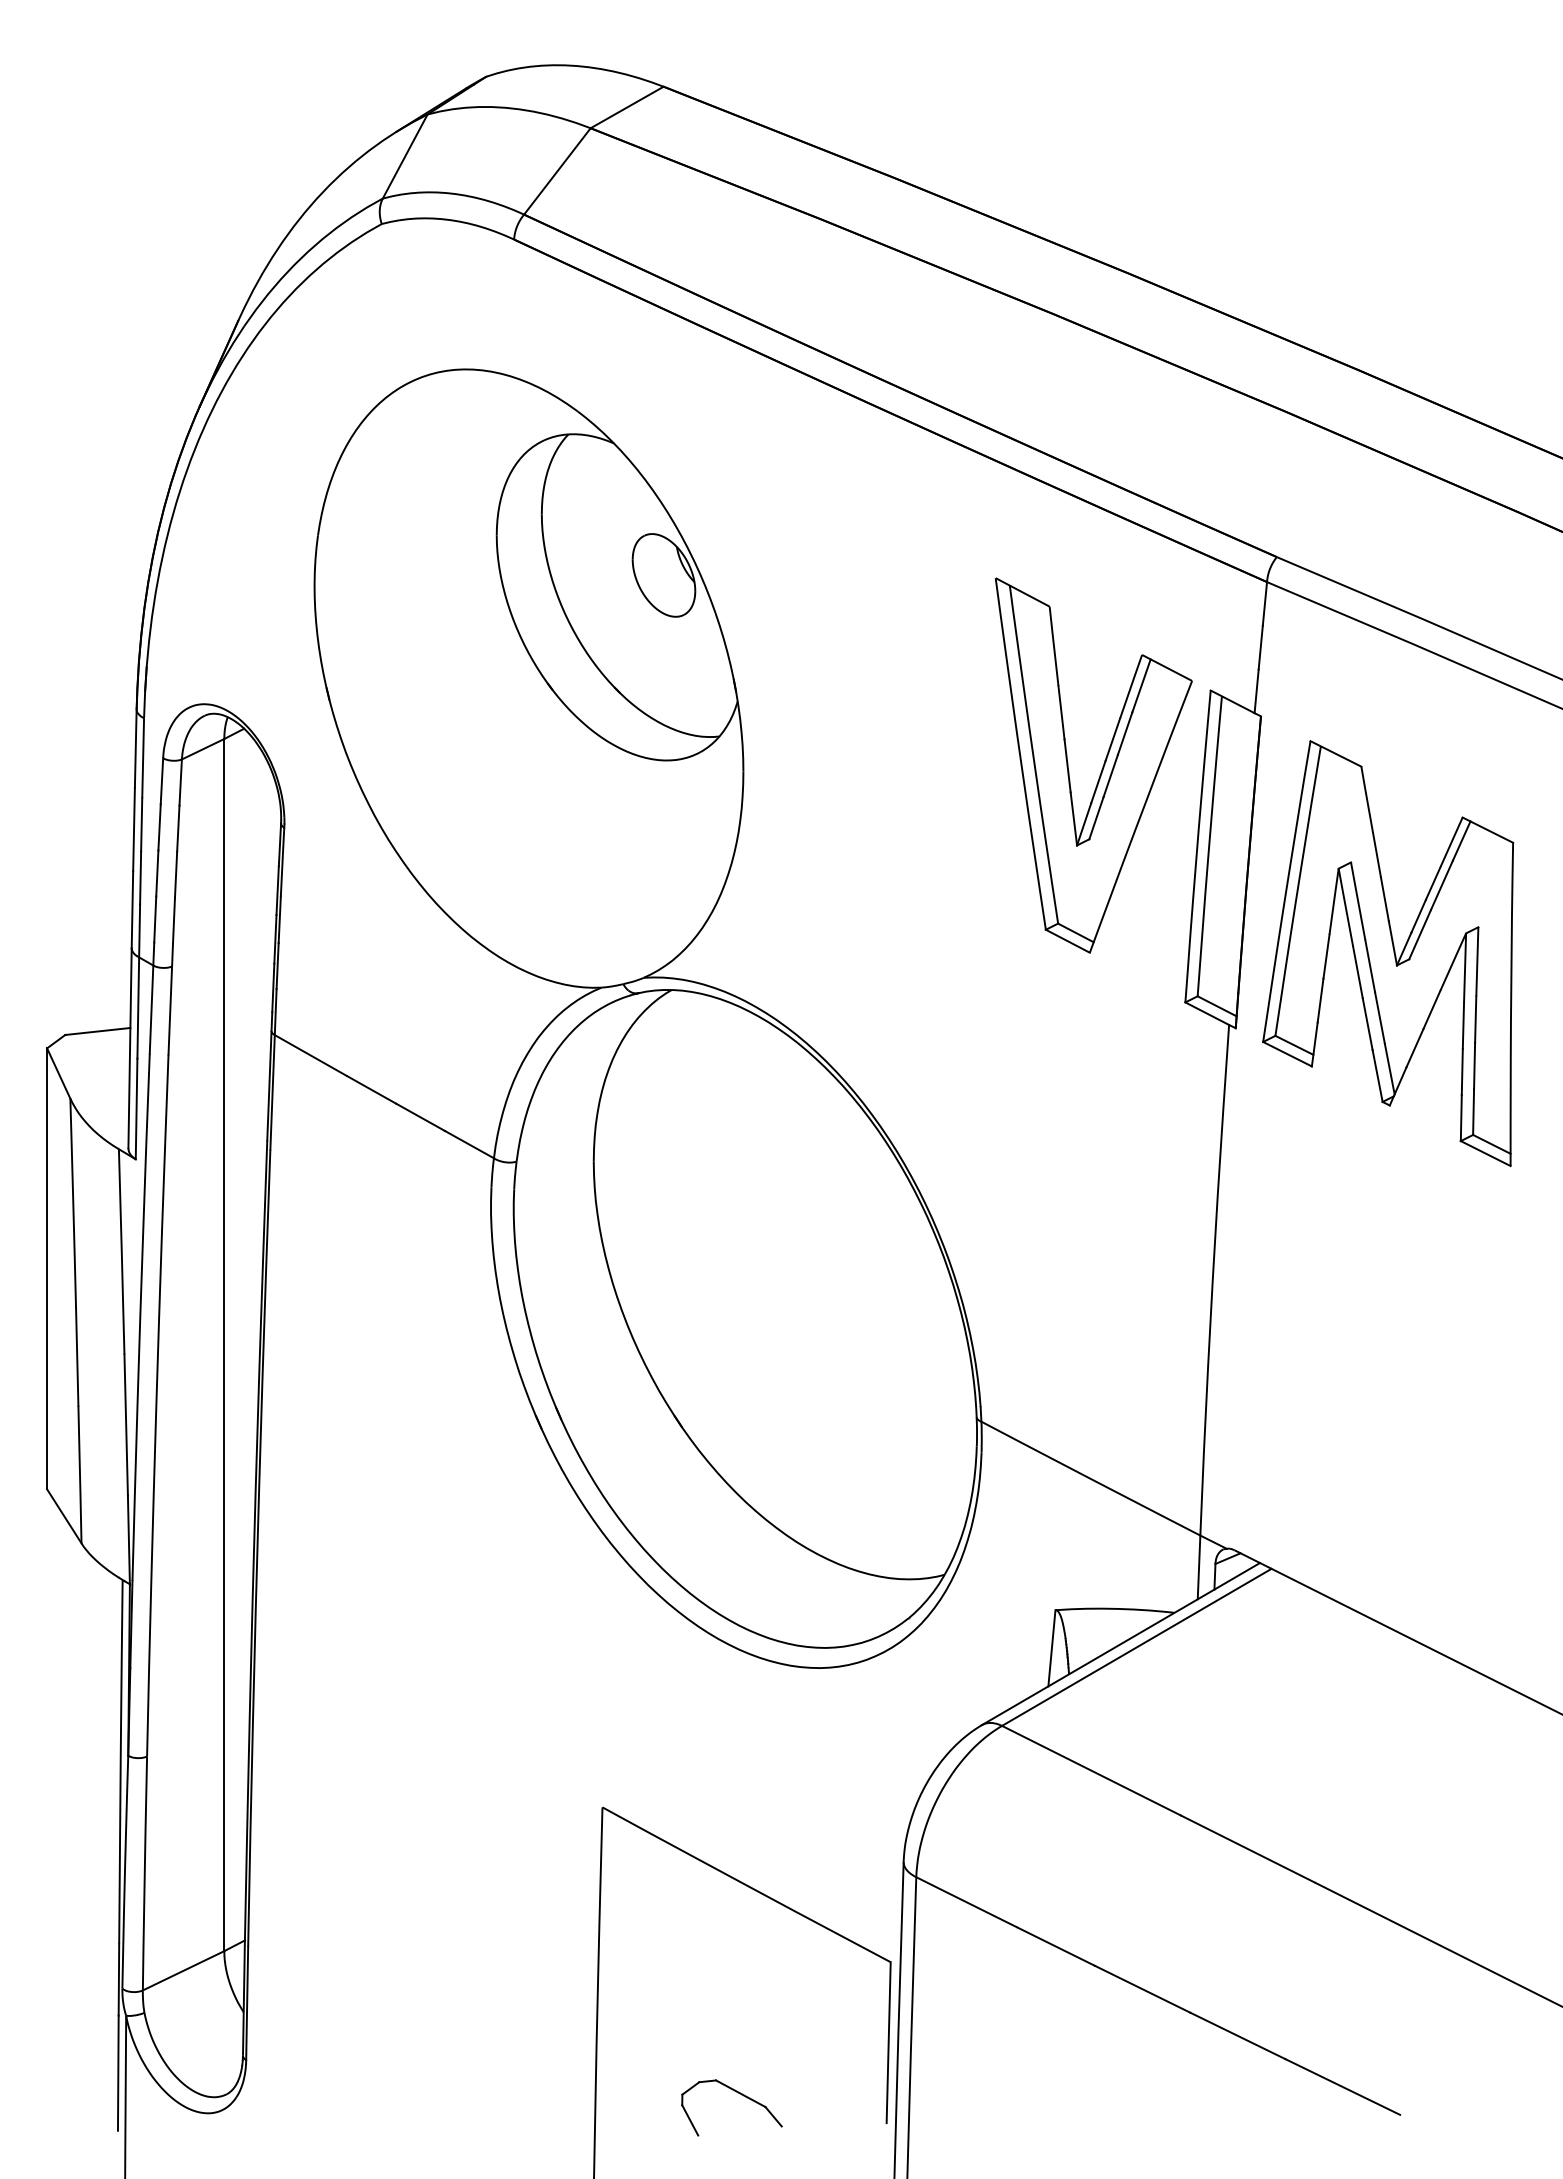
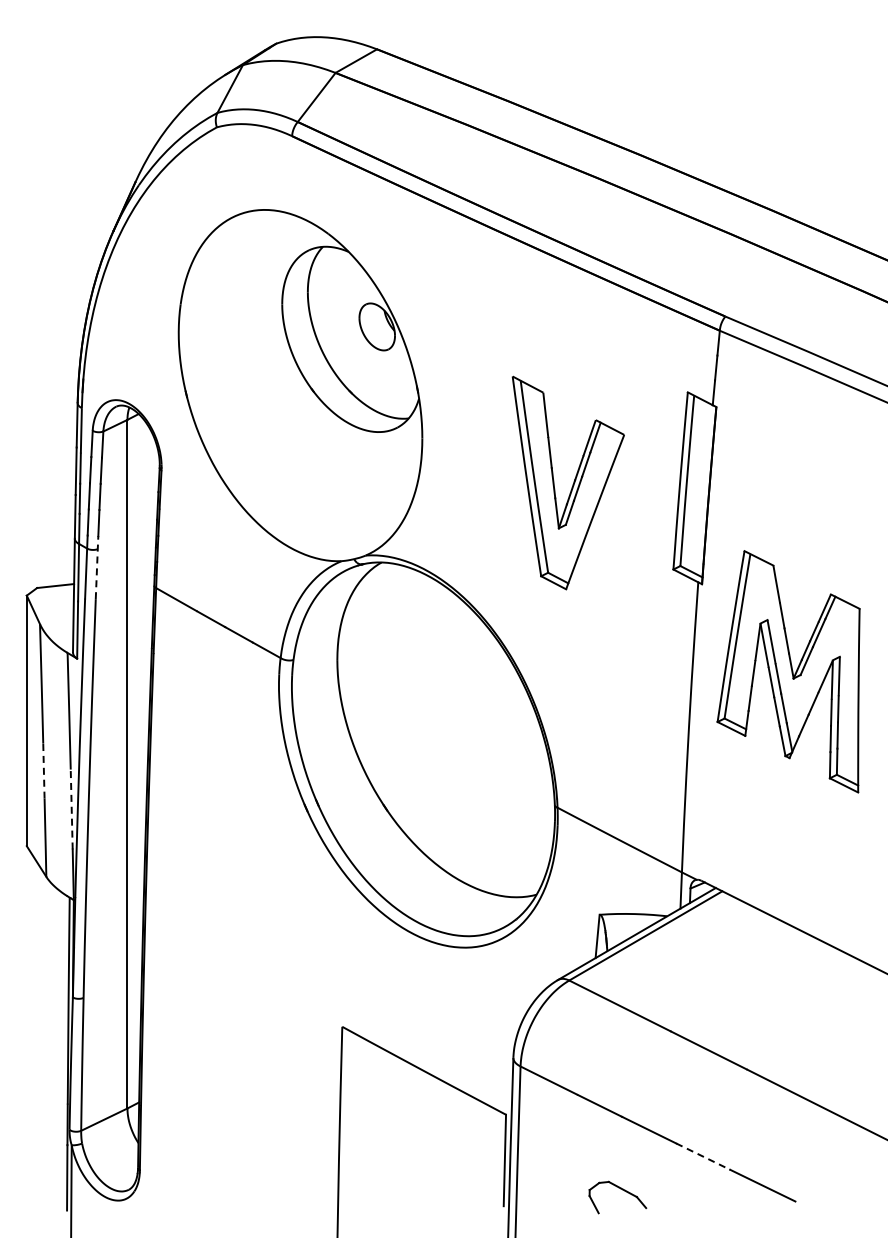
part: (1092, 764) -> (567, 482), moved
part: (1387, 953) -> (788, 671), moved
line: (171, 998) -> (97, 567), solid -> dashed
line: (76, 1356) -> (43, 770), solid -> dashed
line: (125, 1424) -> (71, 809), solid -> dashed
line: (1238, 2035) -> (703, 1156), solid -> dashed
part: (736, 2093) -> (620, 1189), moved

